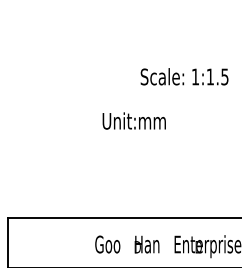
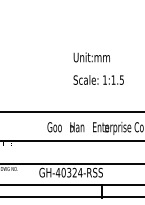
text: (184, 75) -> (98, 79), moved
text: (133, 121) -> (91, 57), moved

